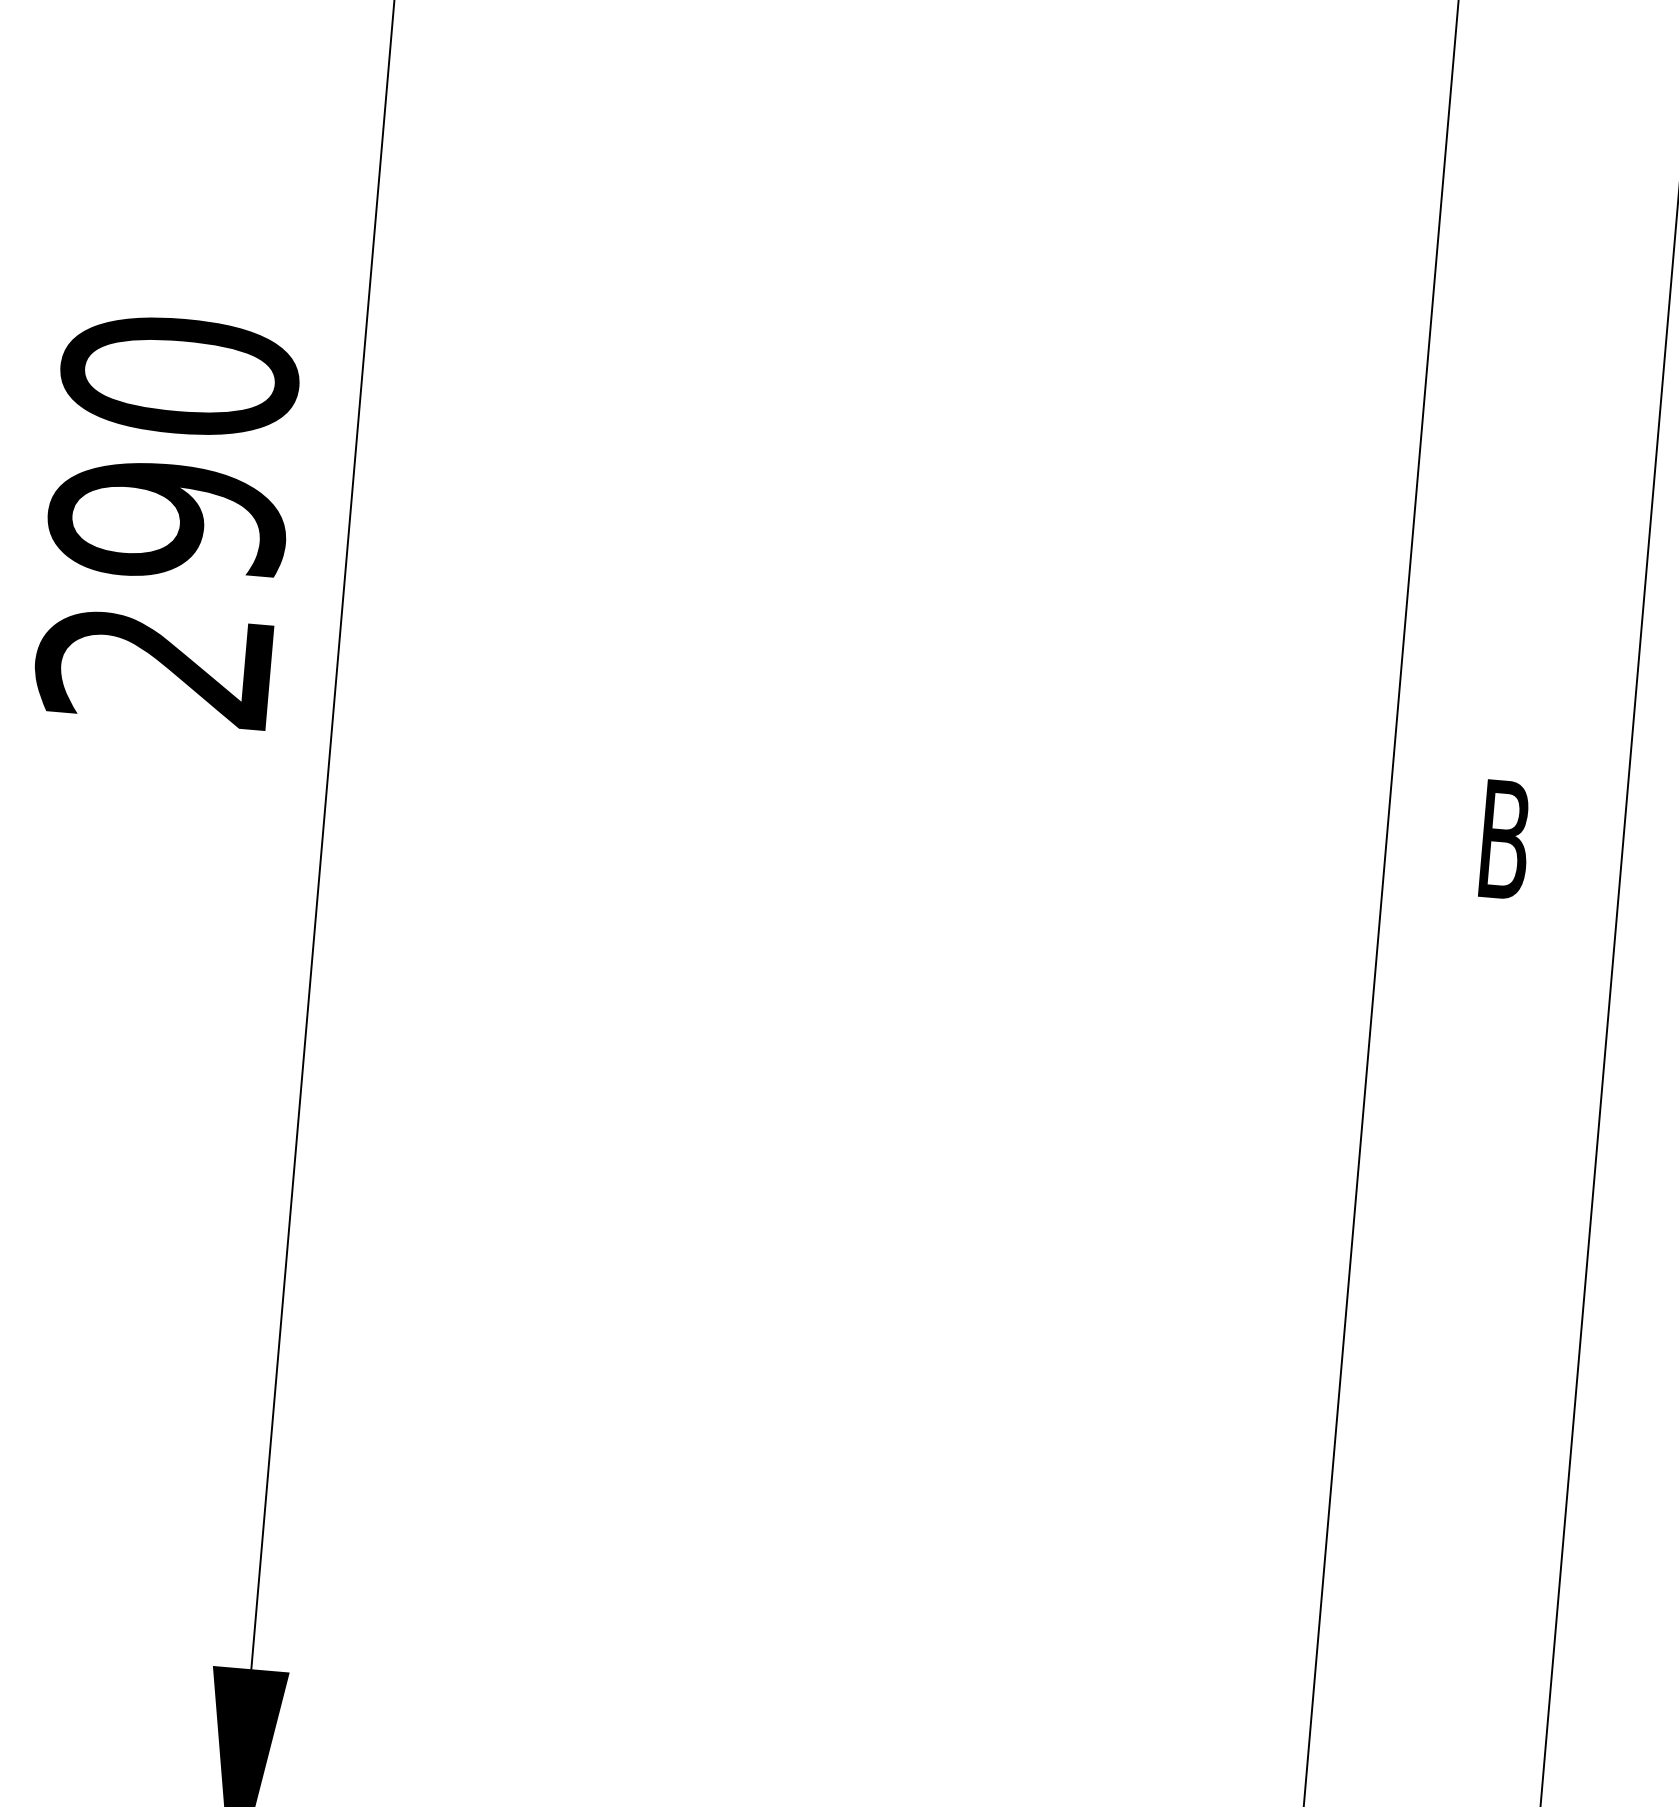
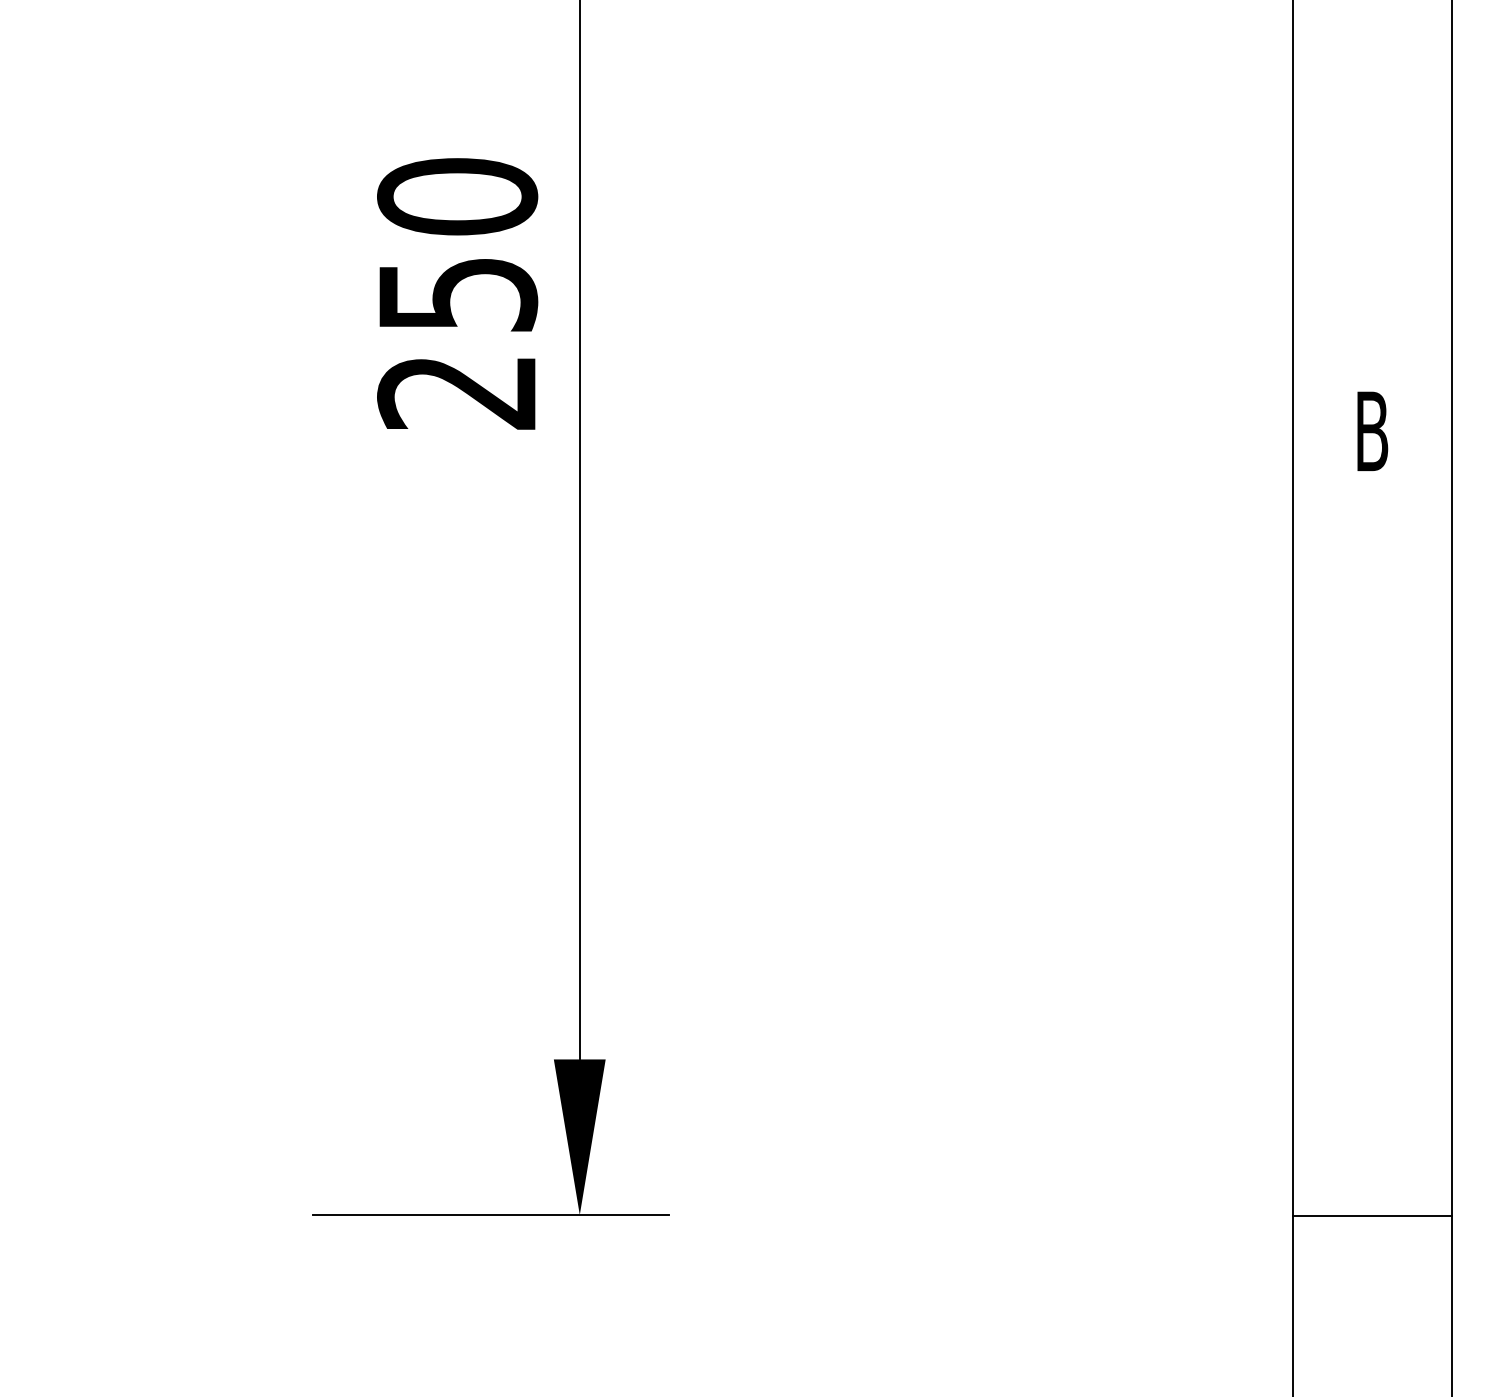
text: (167, 520) -> (457, 294), 290 -> 250

